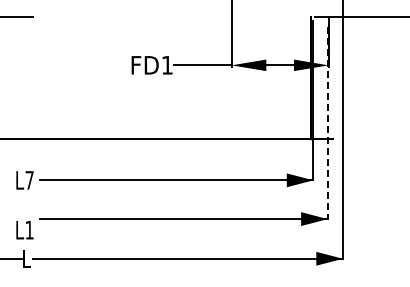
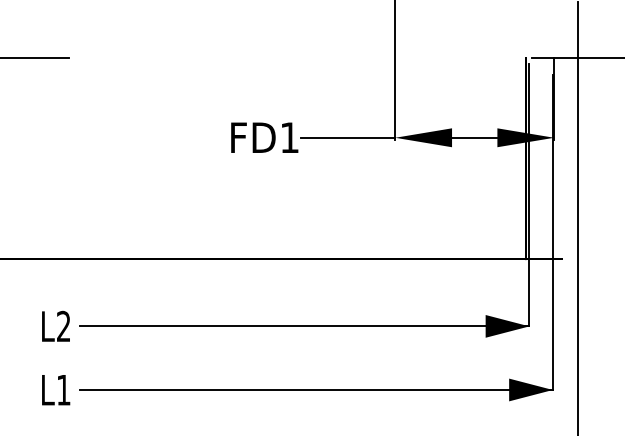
line: (327, 123) -> (552, 233), dashed -> solid
text: (29, 179) -> (63, 325), L7 -> L2
text: (24, 230) -> (55, 390), moved

